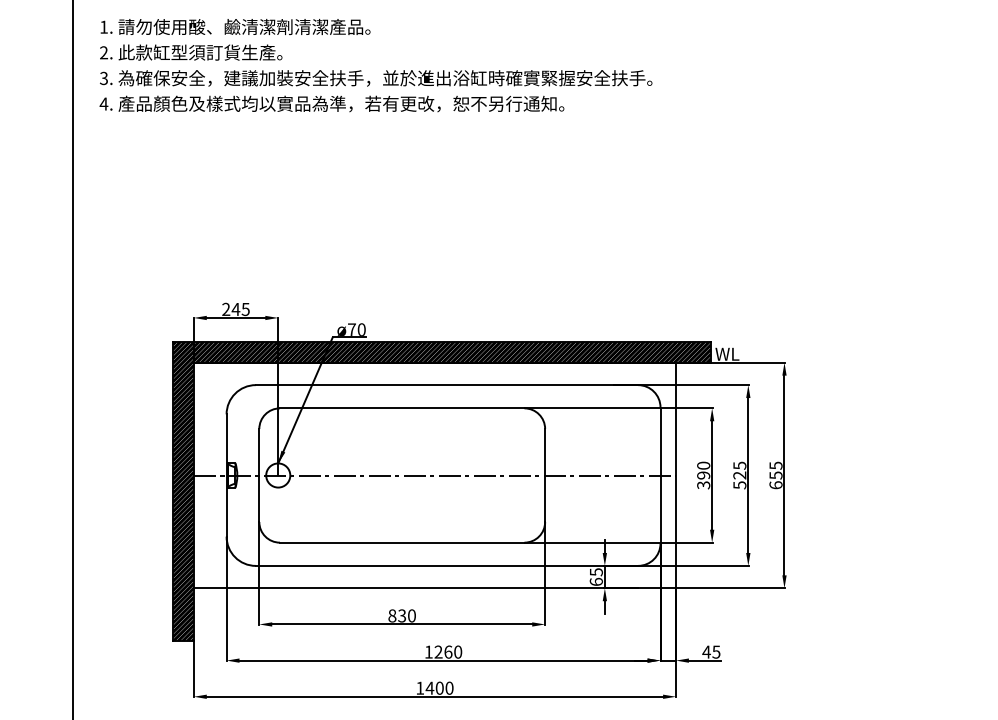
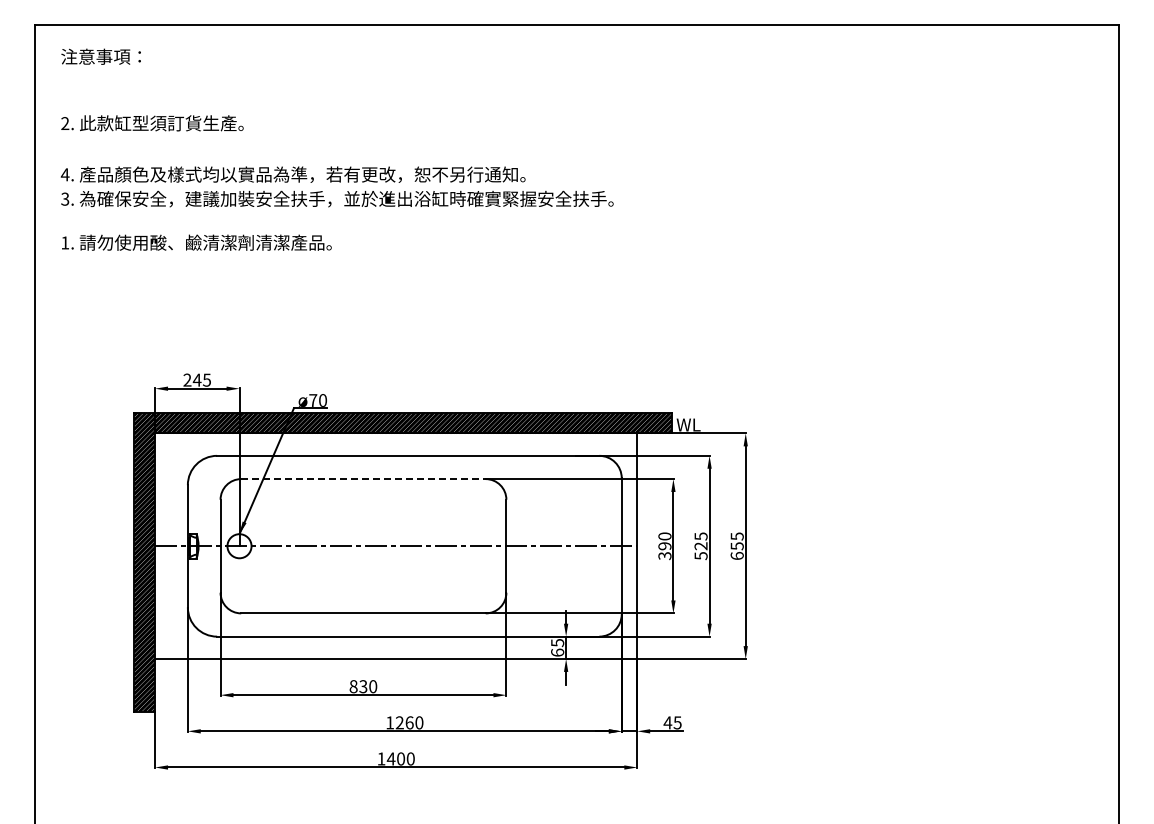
text: (235, 26) -> (196, 242), moved
text: (376, 77) -> (337, 198), moved
line: (402, 408) -> (363, 479), solid -> dashed

